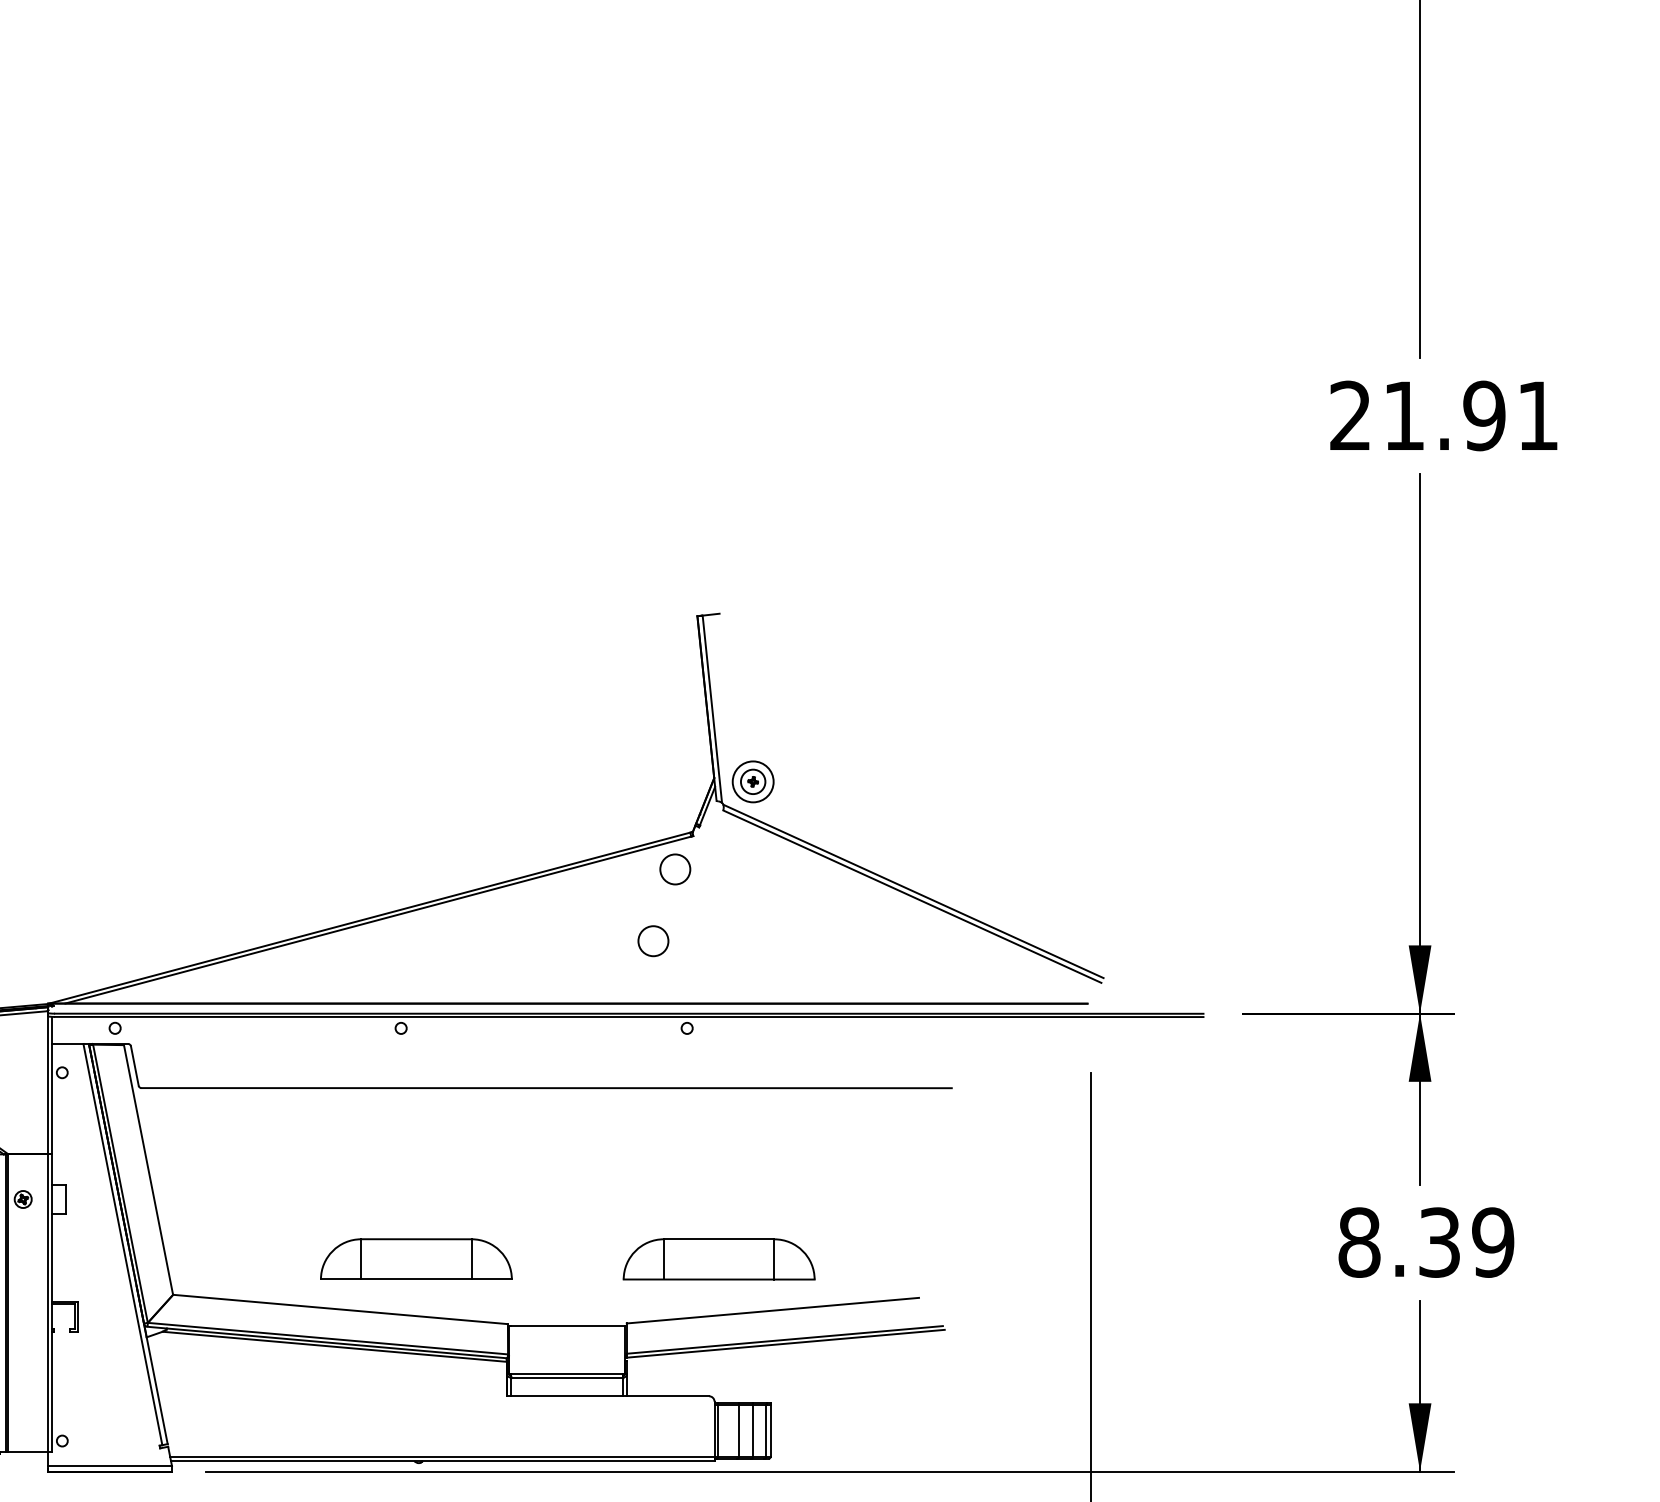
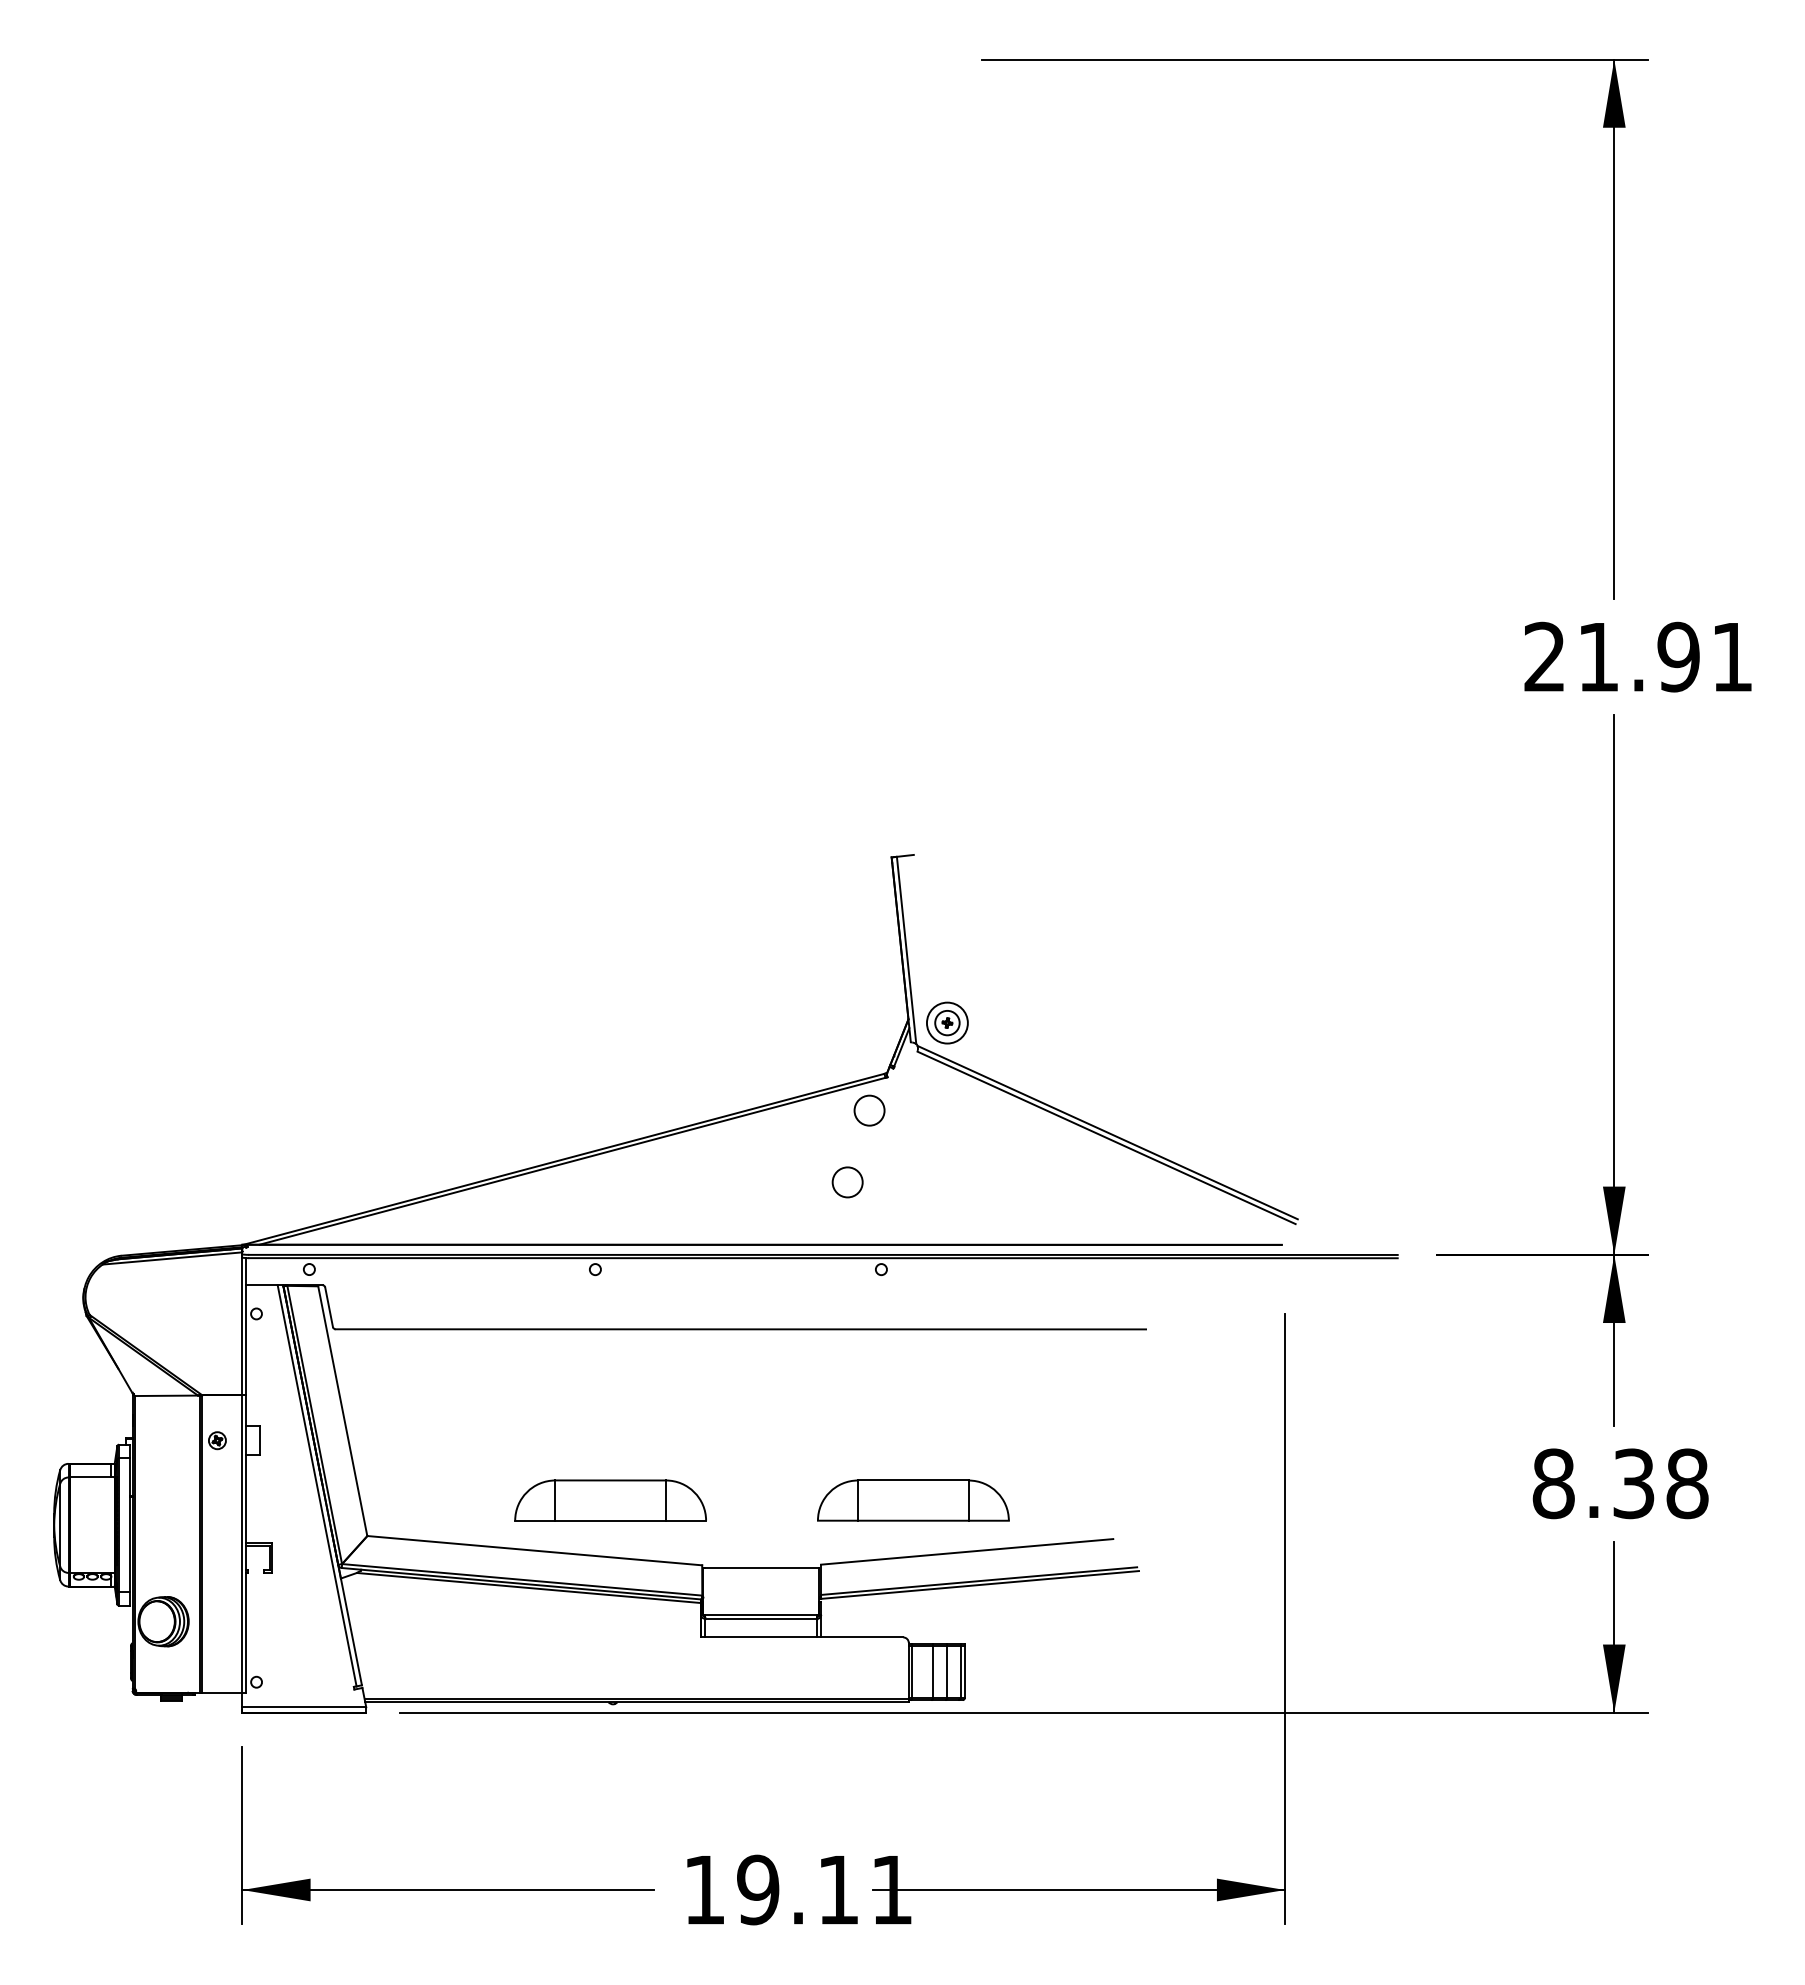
text: (1493, 1242) -> (1687, 1483), 8.39 -> 8.38

